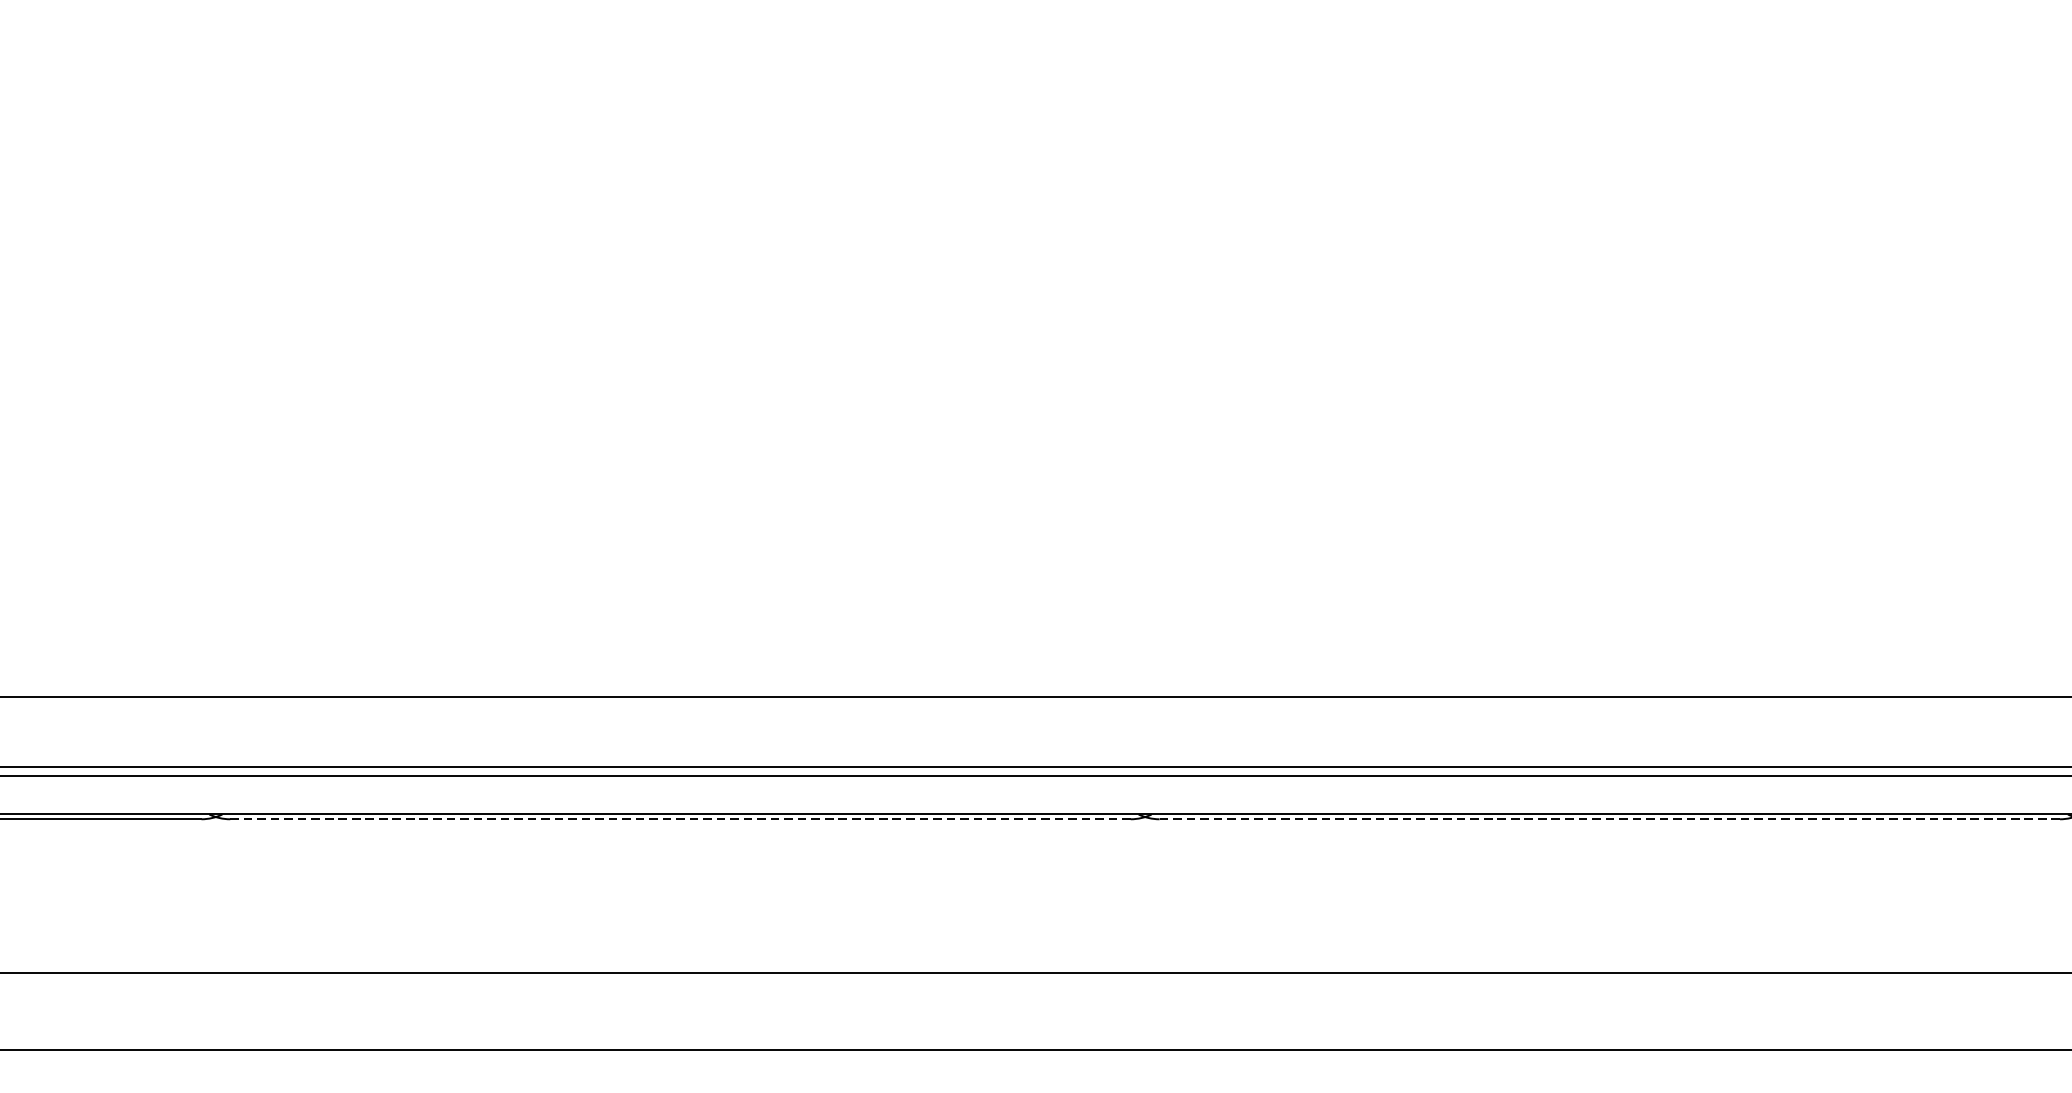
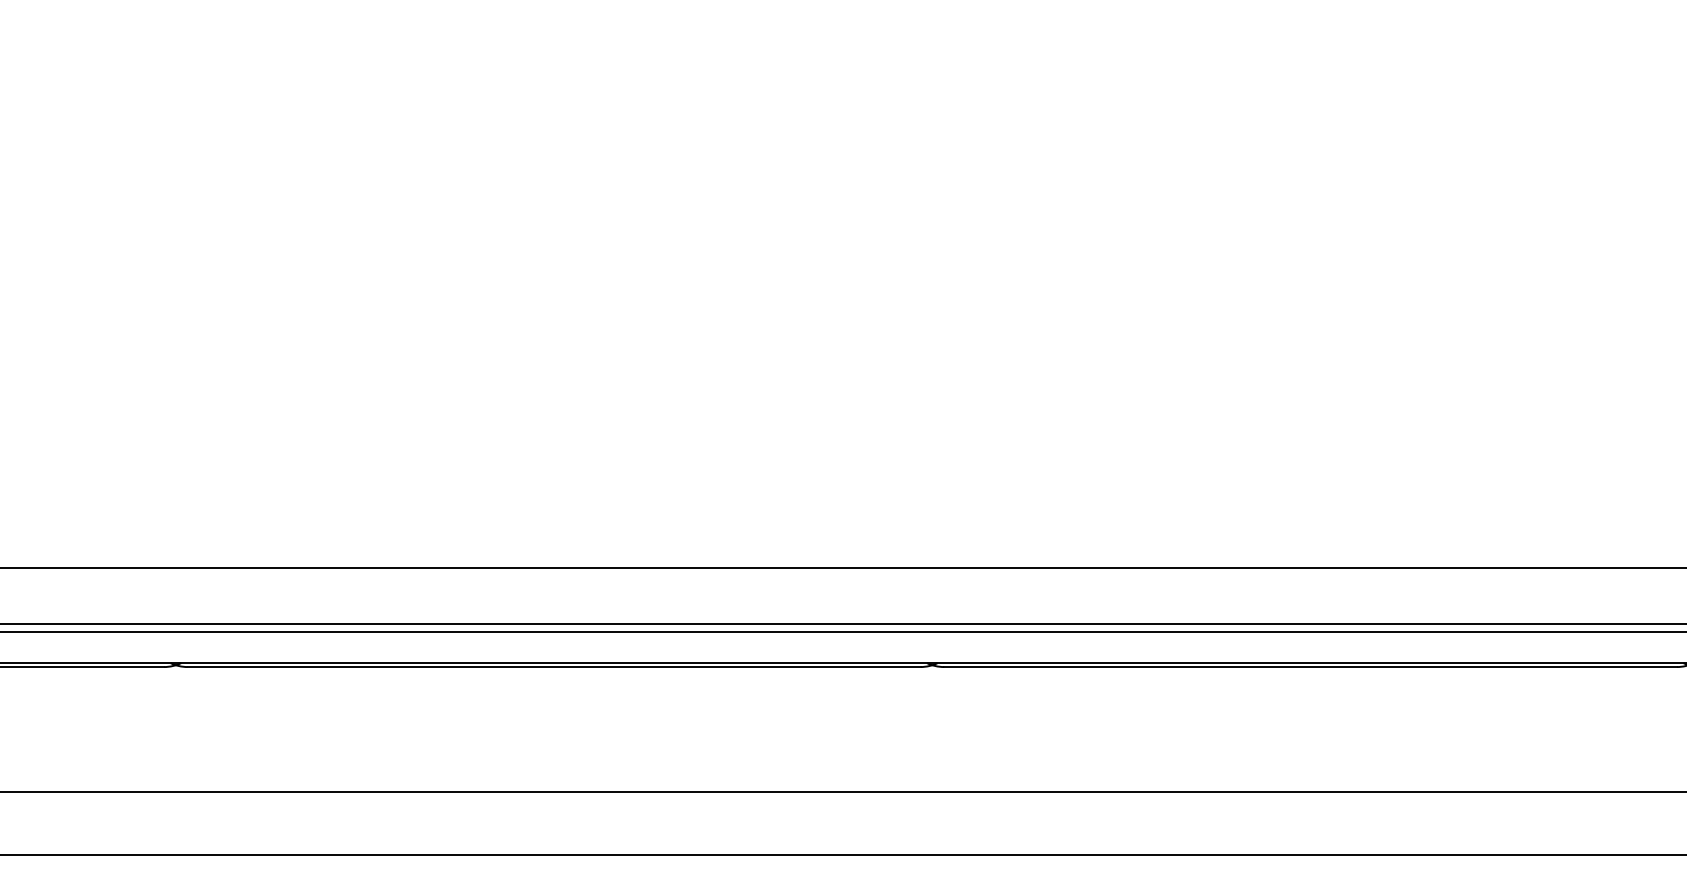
line: (680, 819) -> (554, 667), dashed -> solid
line: (1610, 819) -> (1311, 667), dashed -> solid

